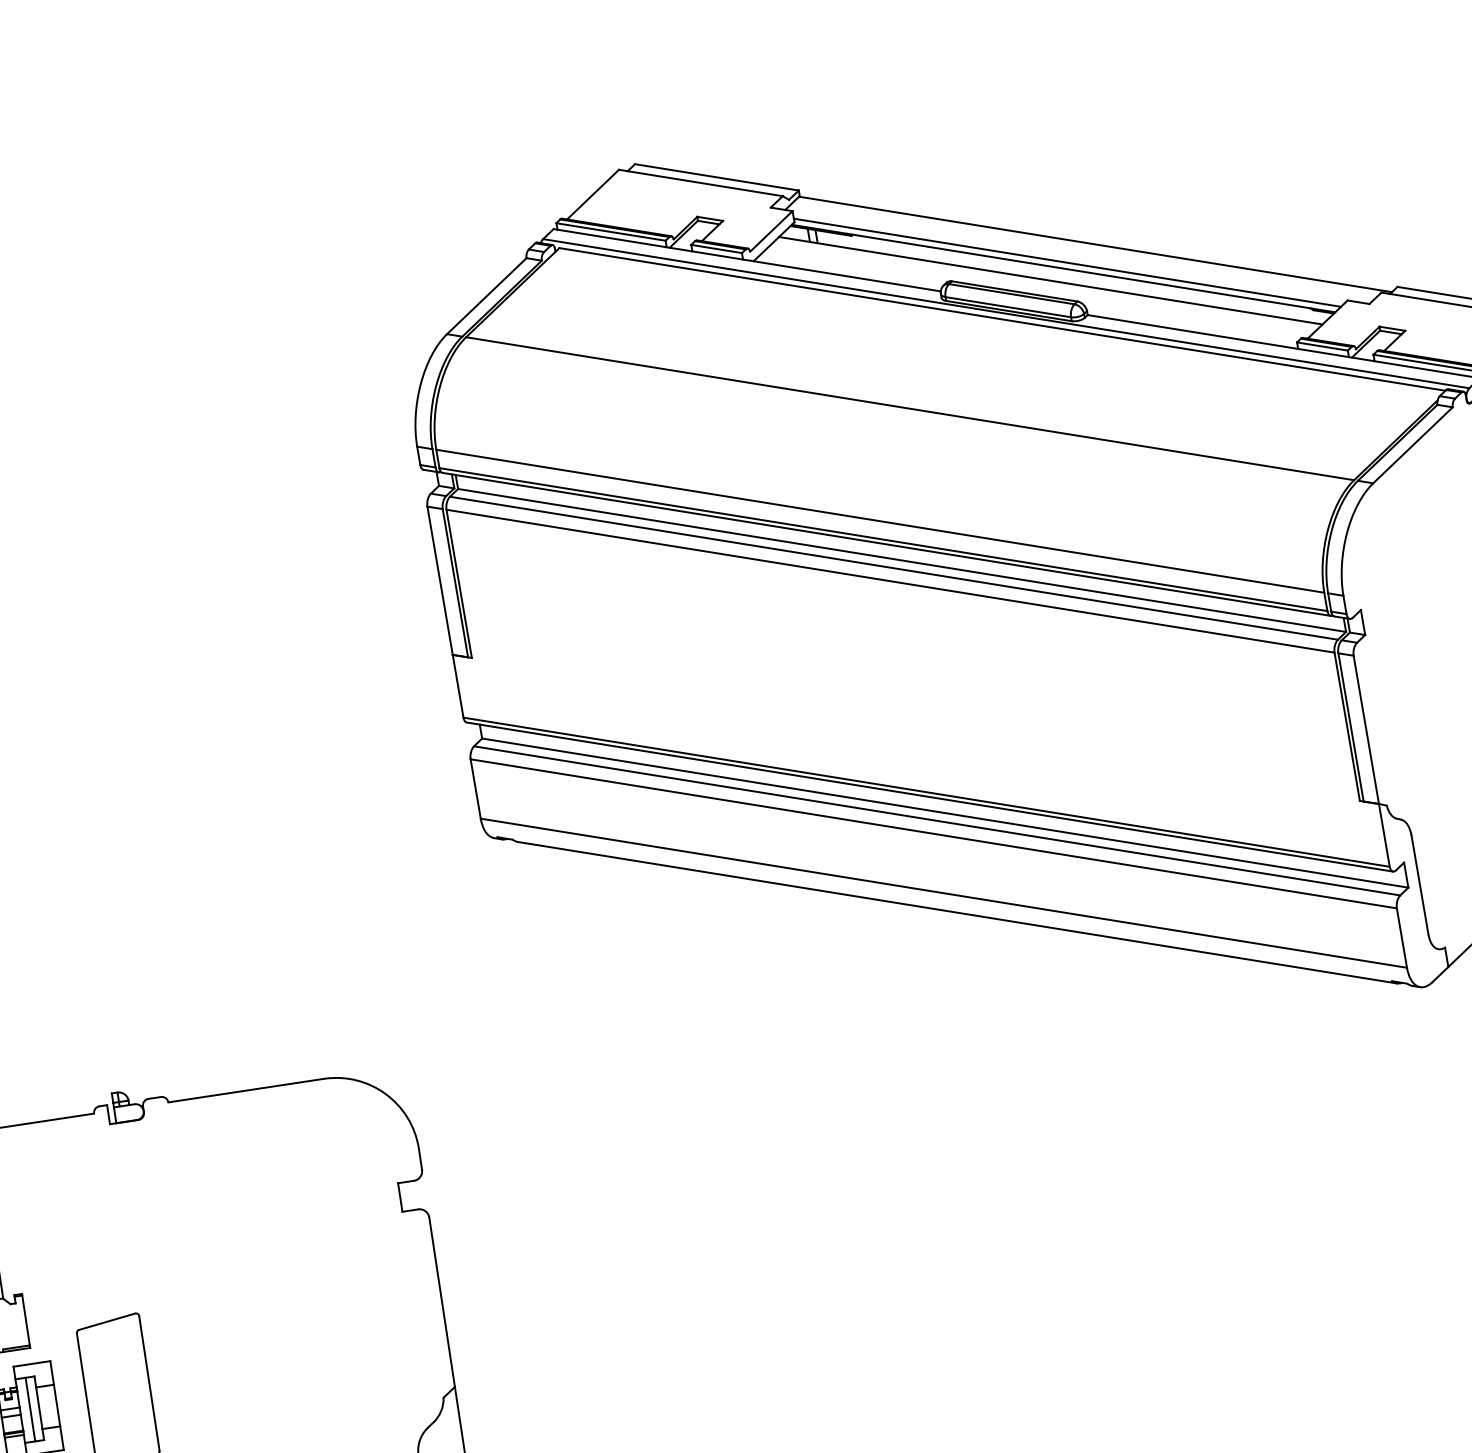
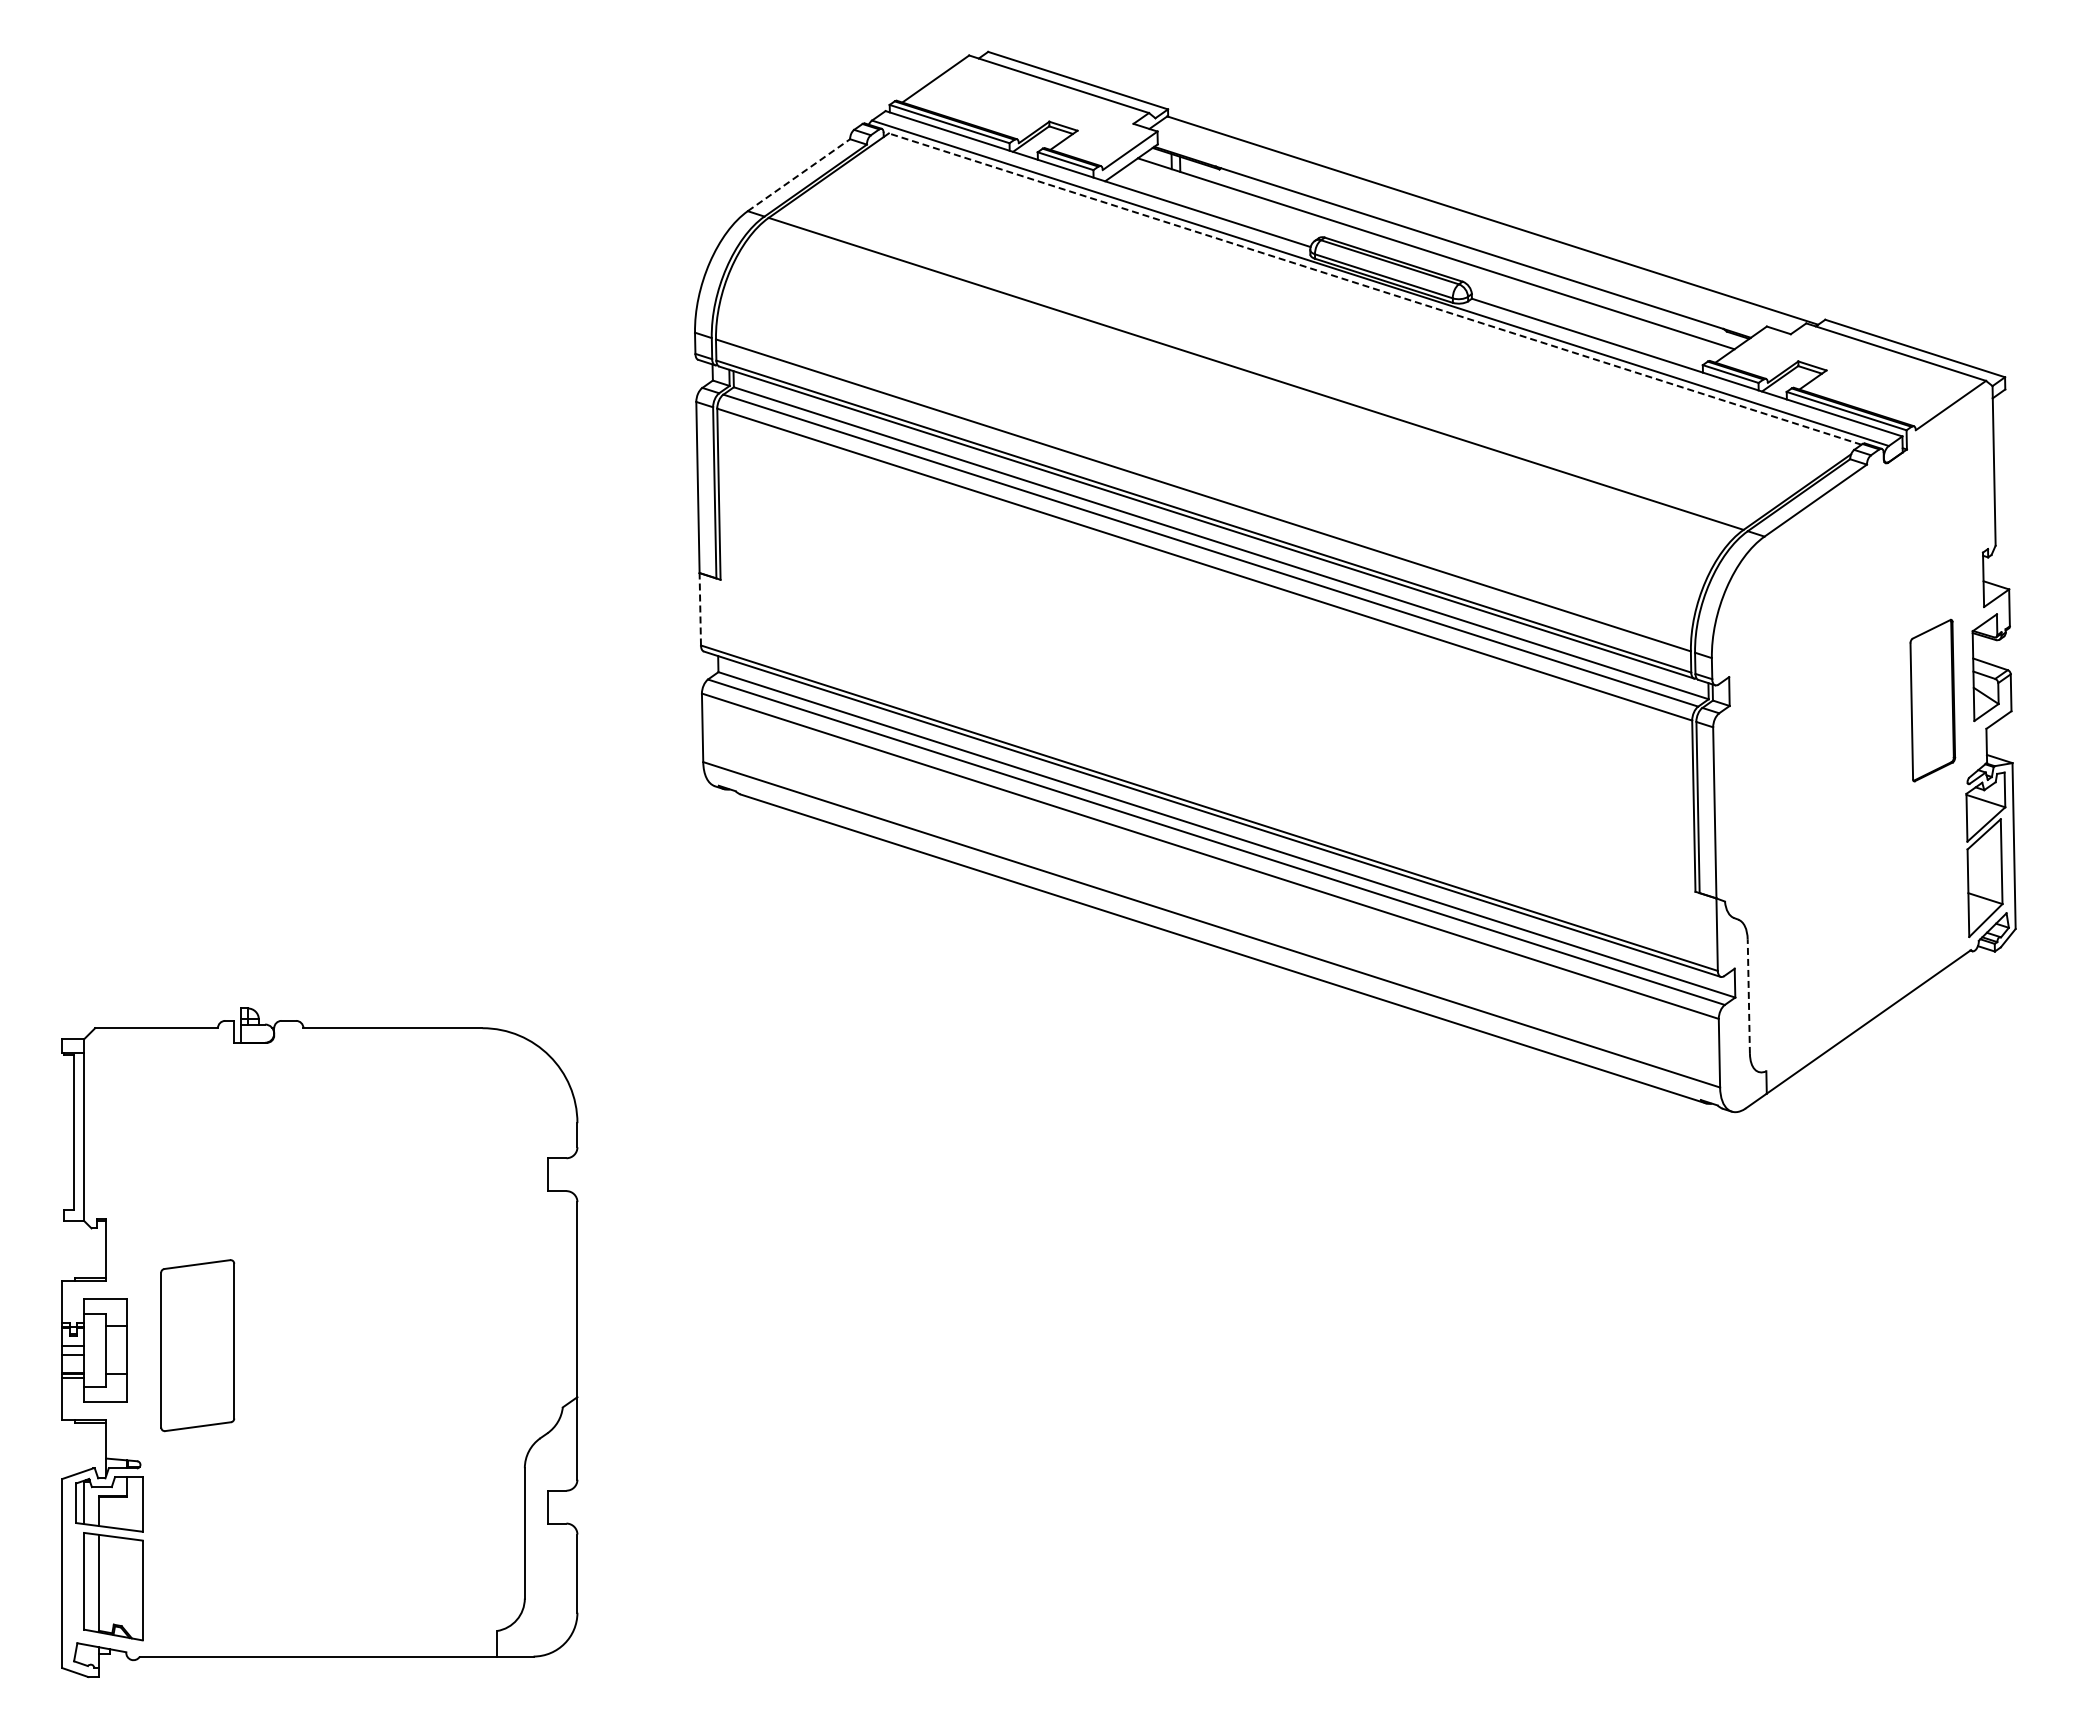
line: (1067, 262) -> (1457, 236), removed
line: (486, 296) -> (798, 175), solid -> dashed
line: (1002, 319) -> (1375, 289), solid -> dashed
line: (458, 685) -> (700, 608), solid -> dashed
line: (1419, 884) -> (1748, 996), solid -> dashed
line: (30, 1409) -> (95, 1350), removed

